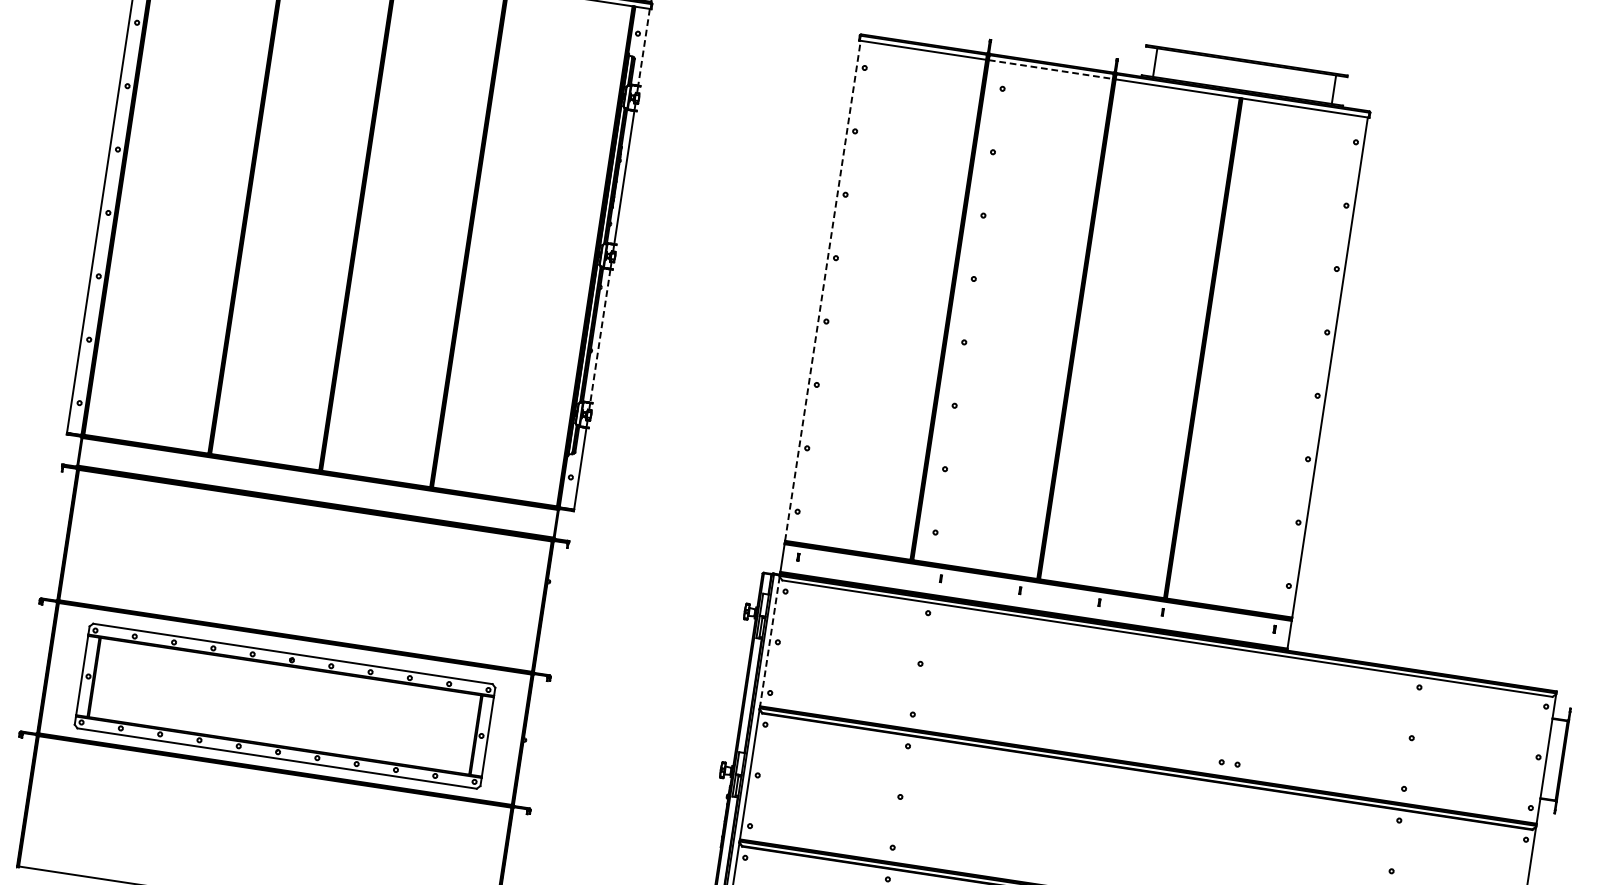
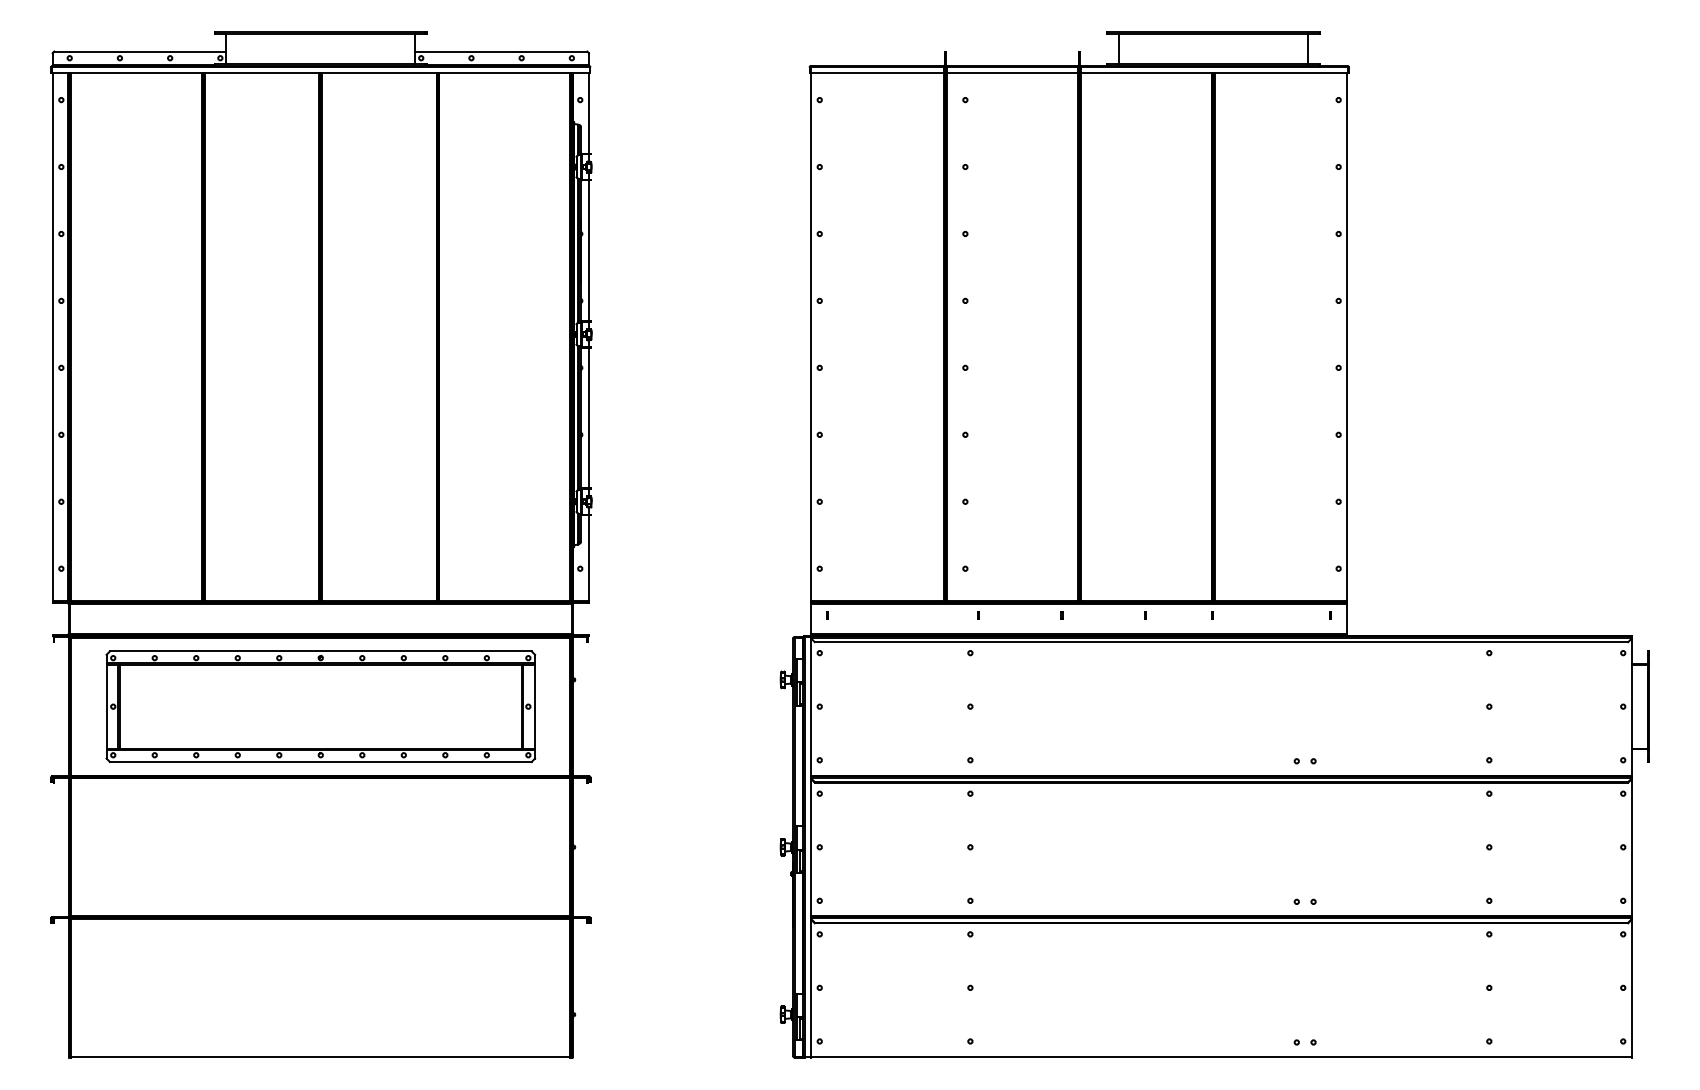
line: (643, 47) -> (588, 113), dashed -> solid
line: (1051, 69) -> (1012, 72), dashed -> solid
line: (823, 290) -> (811, 336), dashed -> solid
line: (600, 336) -> (588, 418), dashed -> solid
line: (769, 641) -> (811, 707), dashed -> solid
part: (284, 706) -> (320, 706), moved

